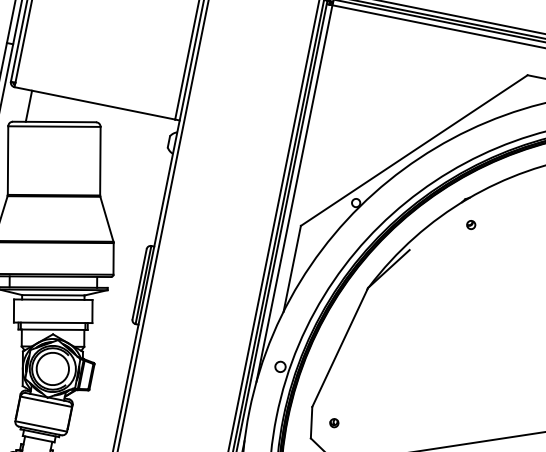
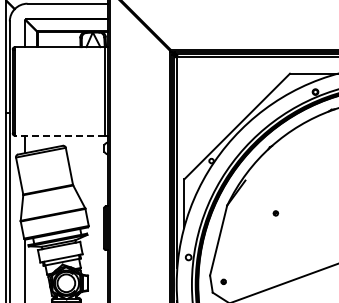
line: (95, 102) -> (60, 135), solid -> dashed
part: (470, 225) -> (275, 213), moved

